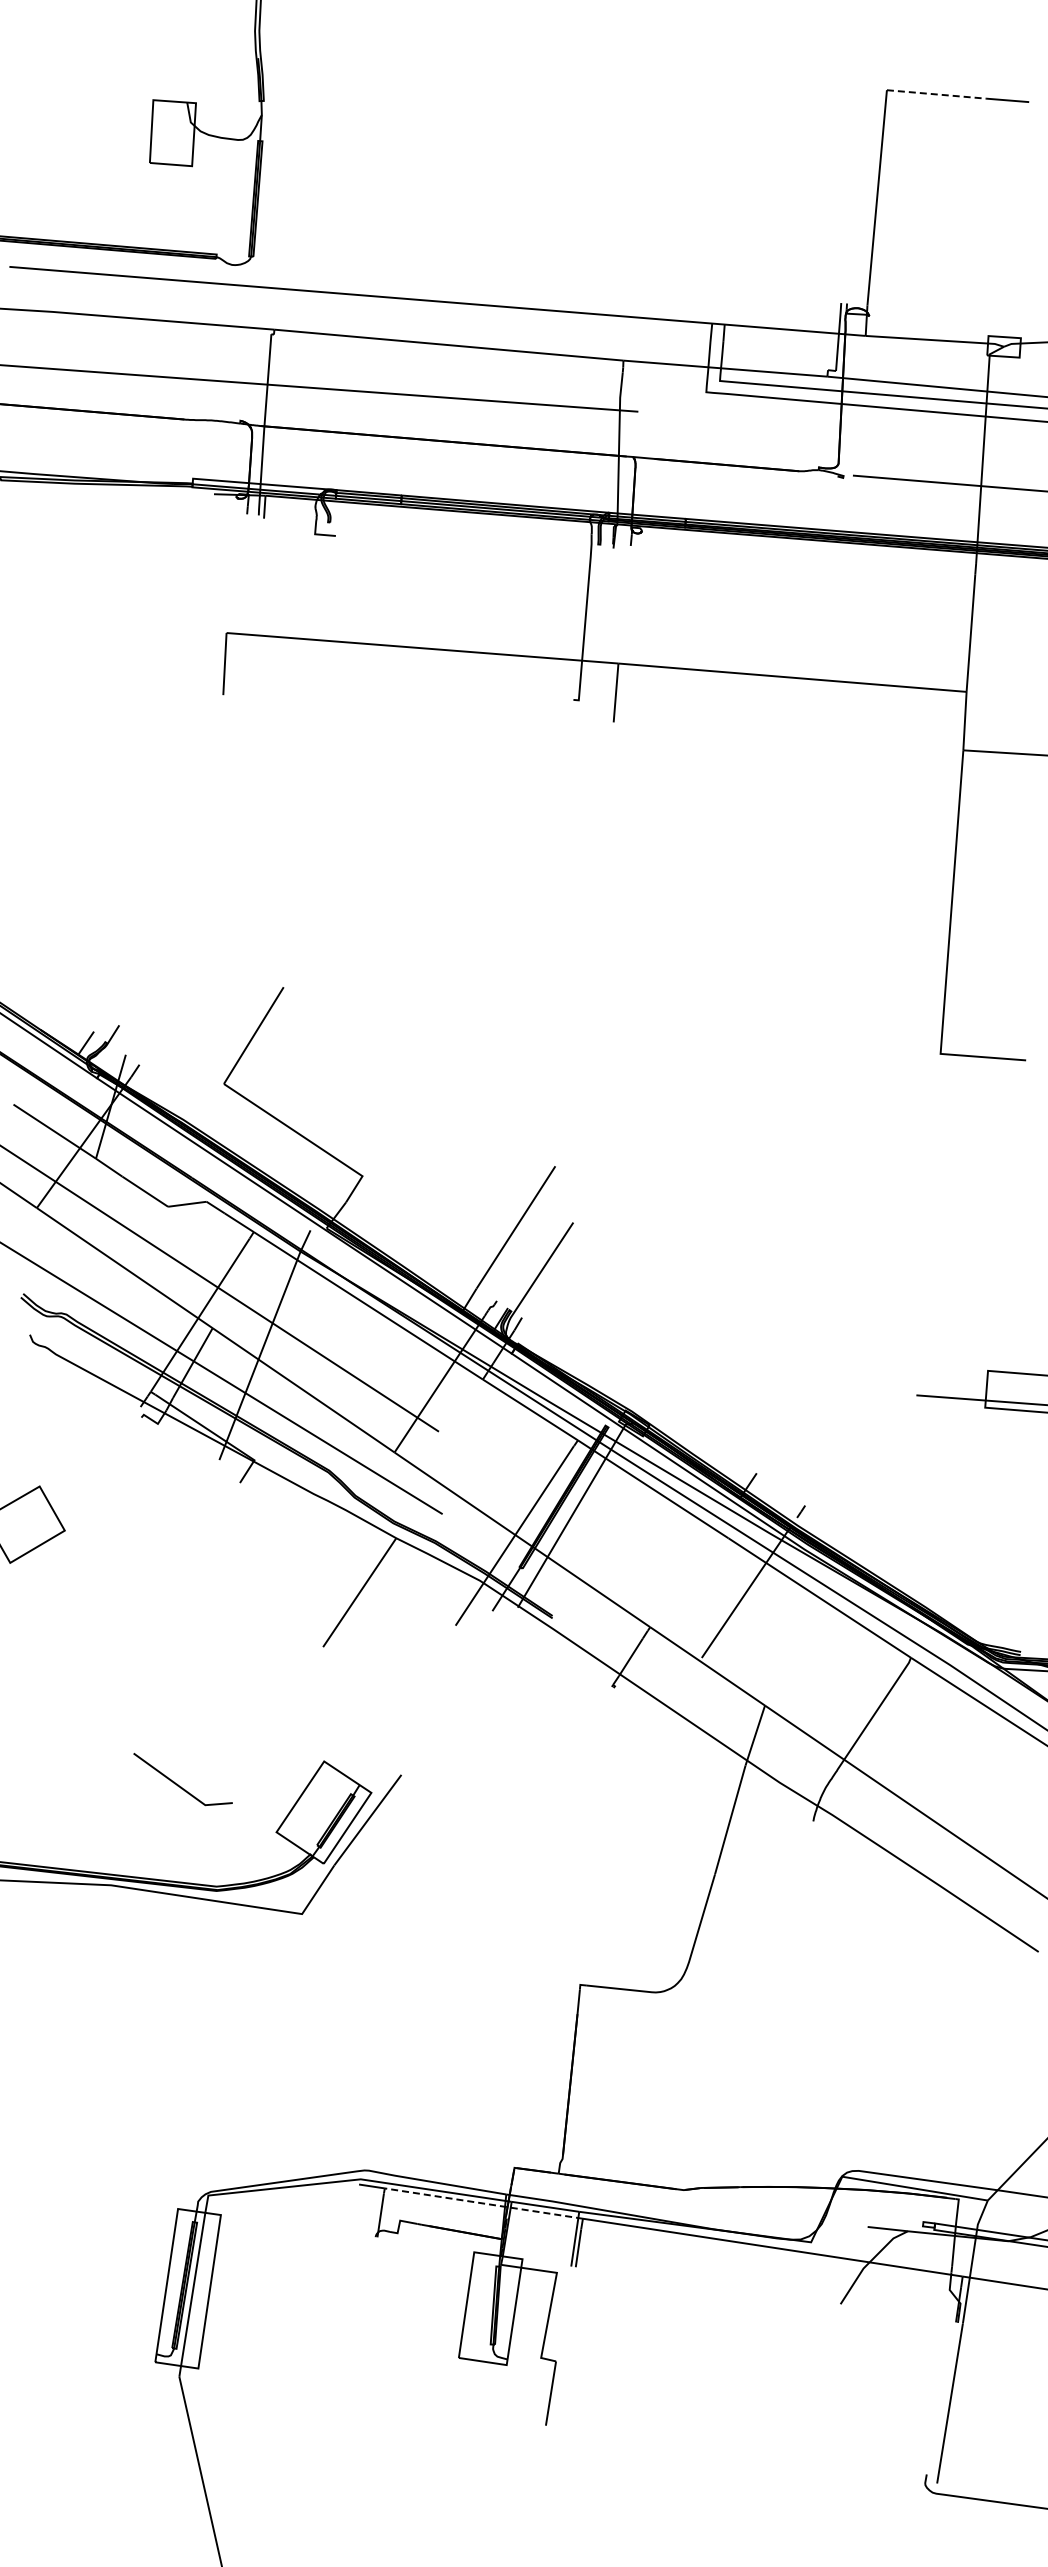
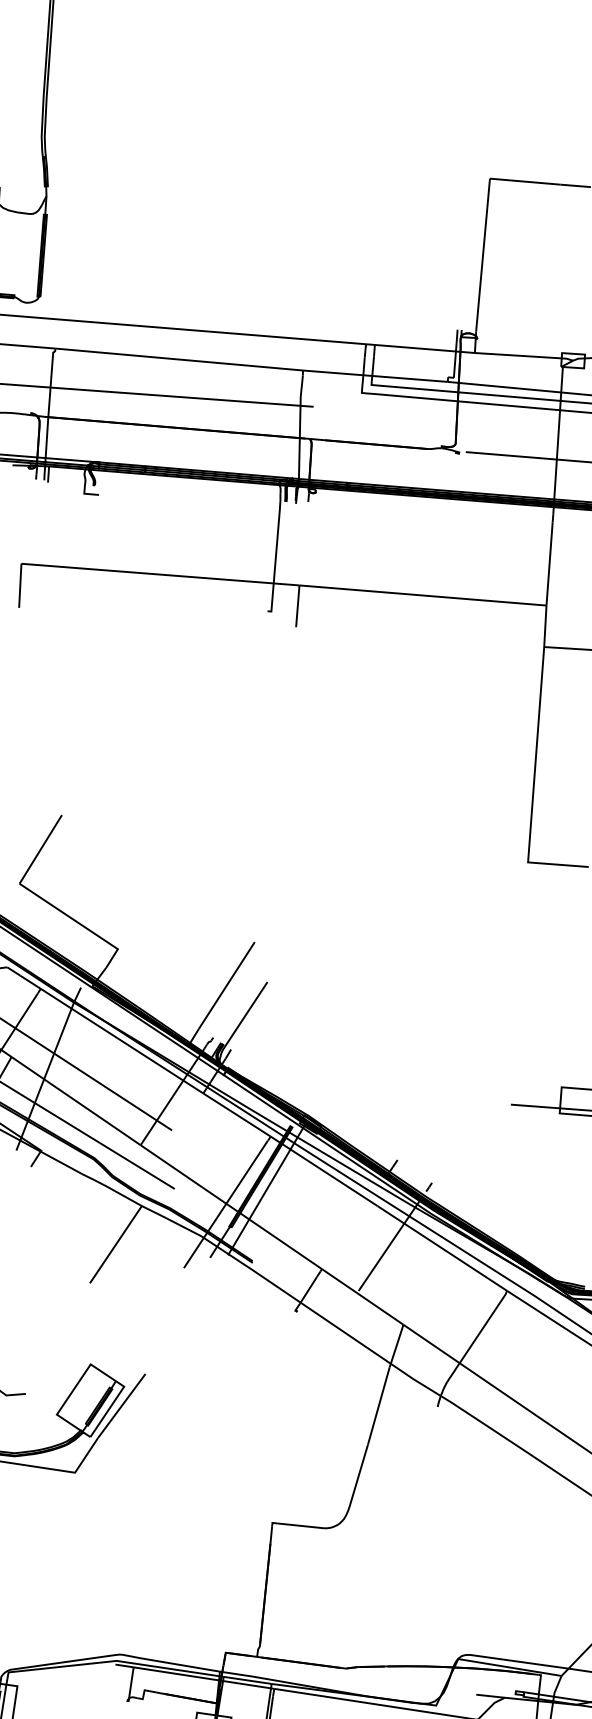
line: (936, 94) -> (525, 181), dashed -> solid
line: (483, 2203) -> (203, 1678), dashed -> solid

